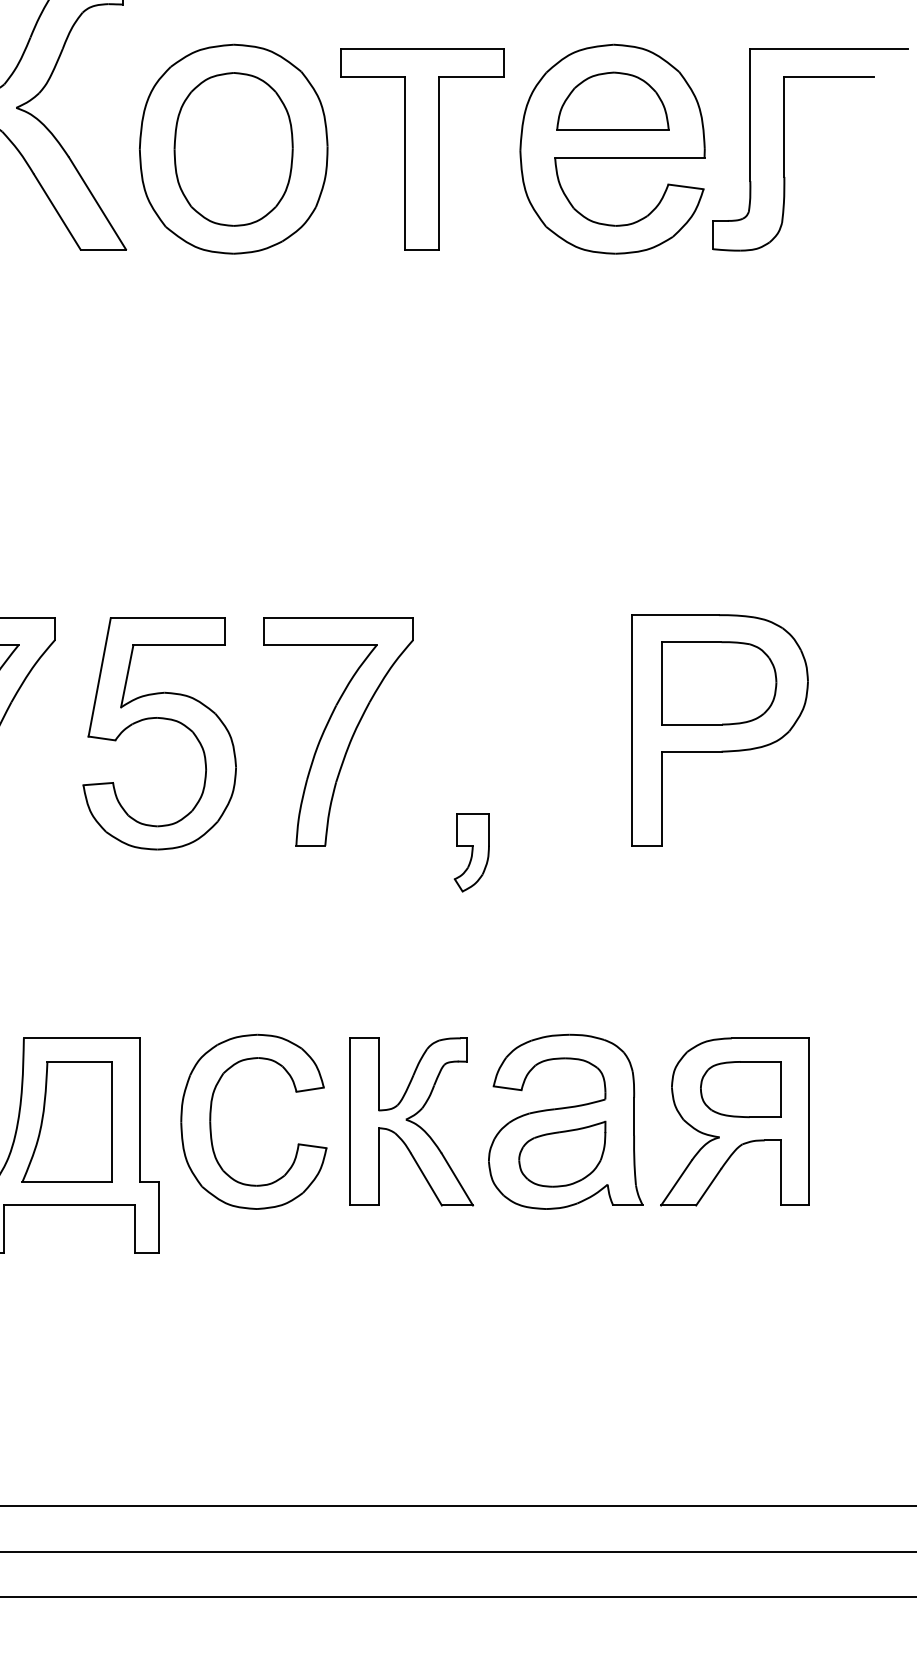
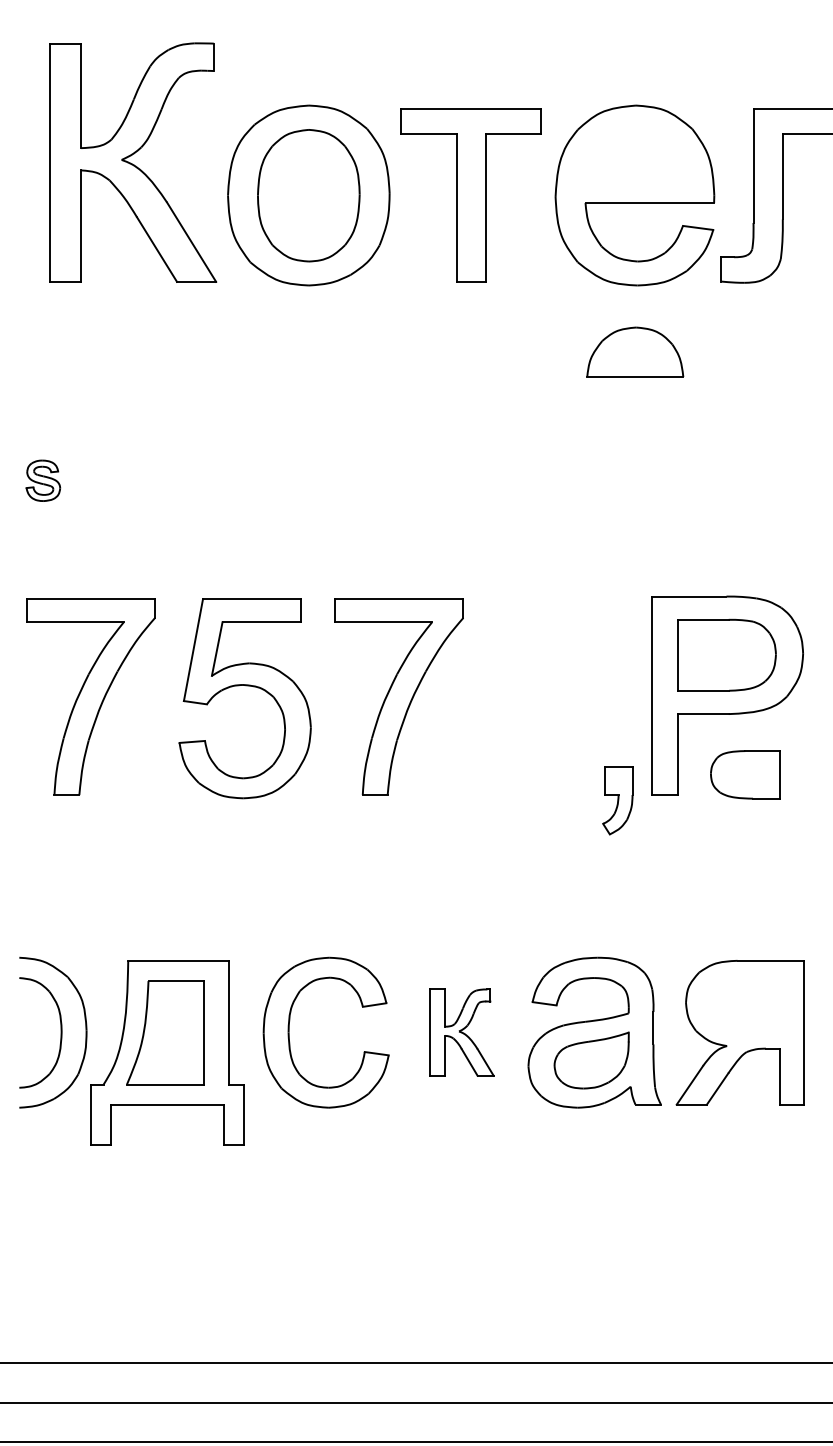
part: (613, 100) -> (635, 351), moved
part: (471, 852) -> (617, 800), moved
part: (741, 1089) -> (745, 774), moved
part: (411, 1121) -> (461, 1032), size x0.6

